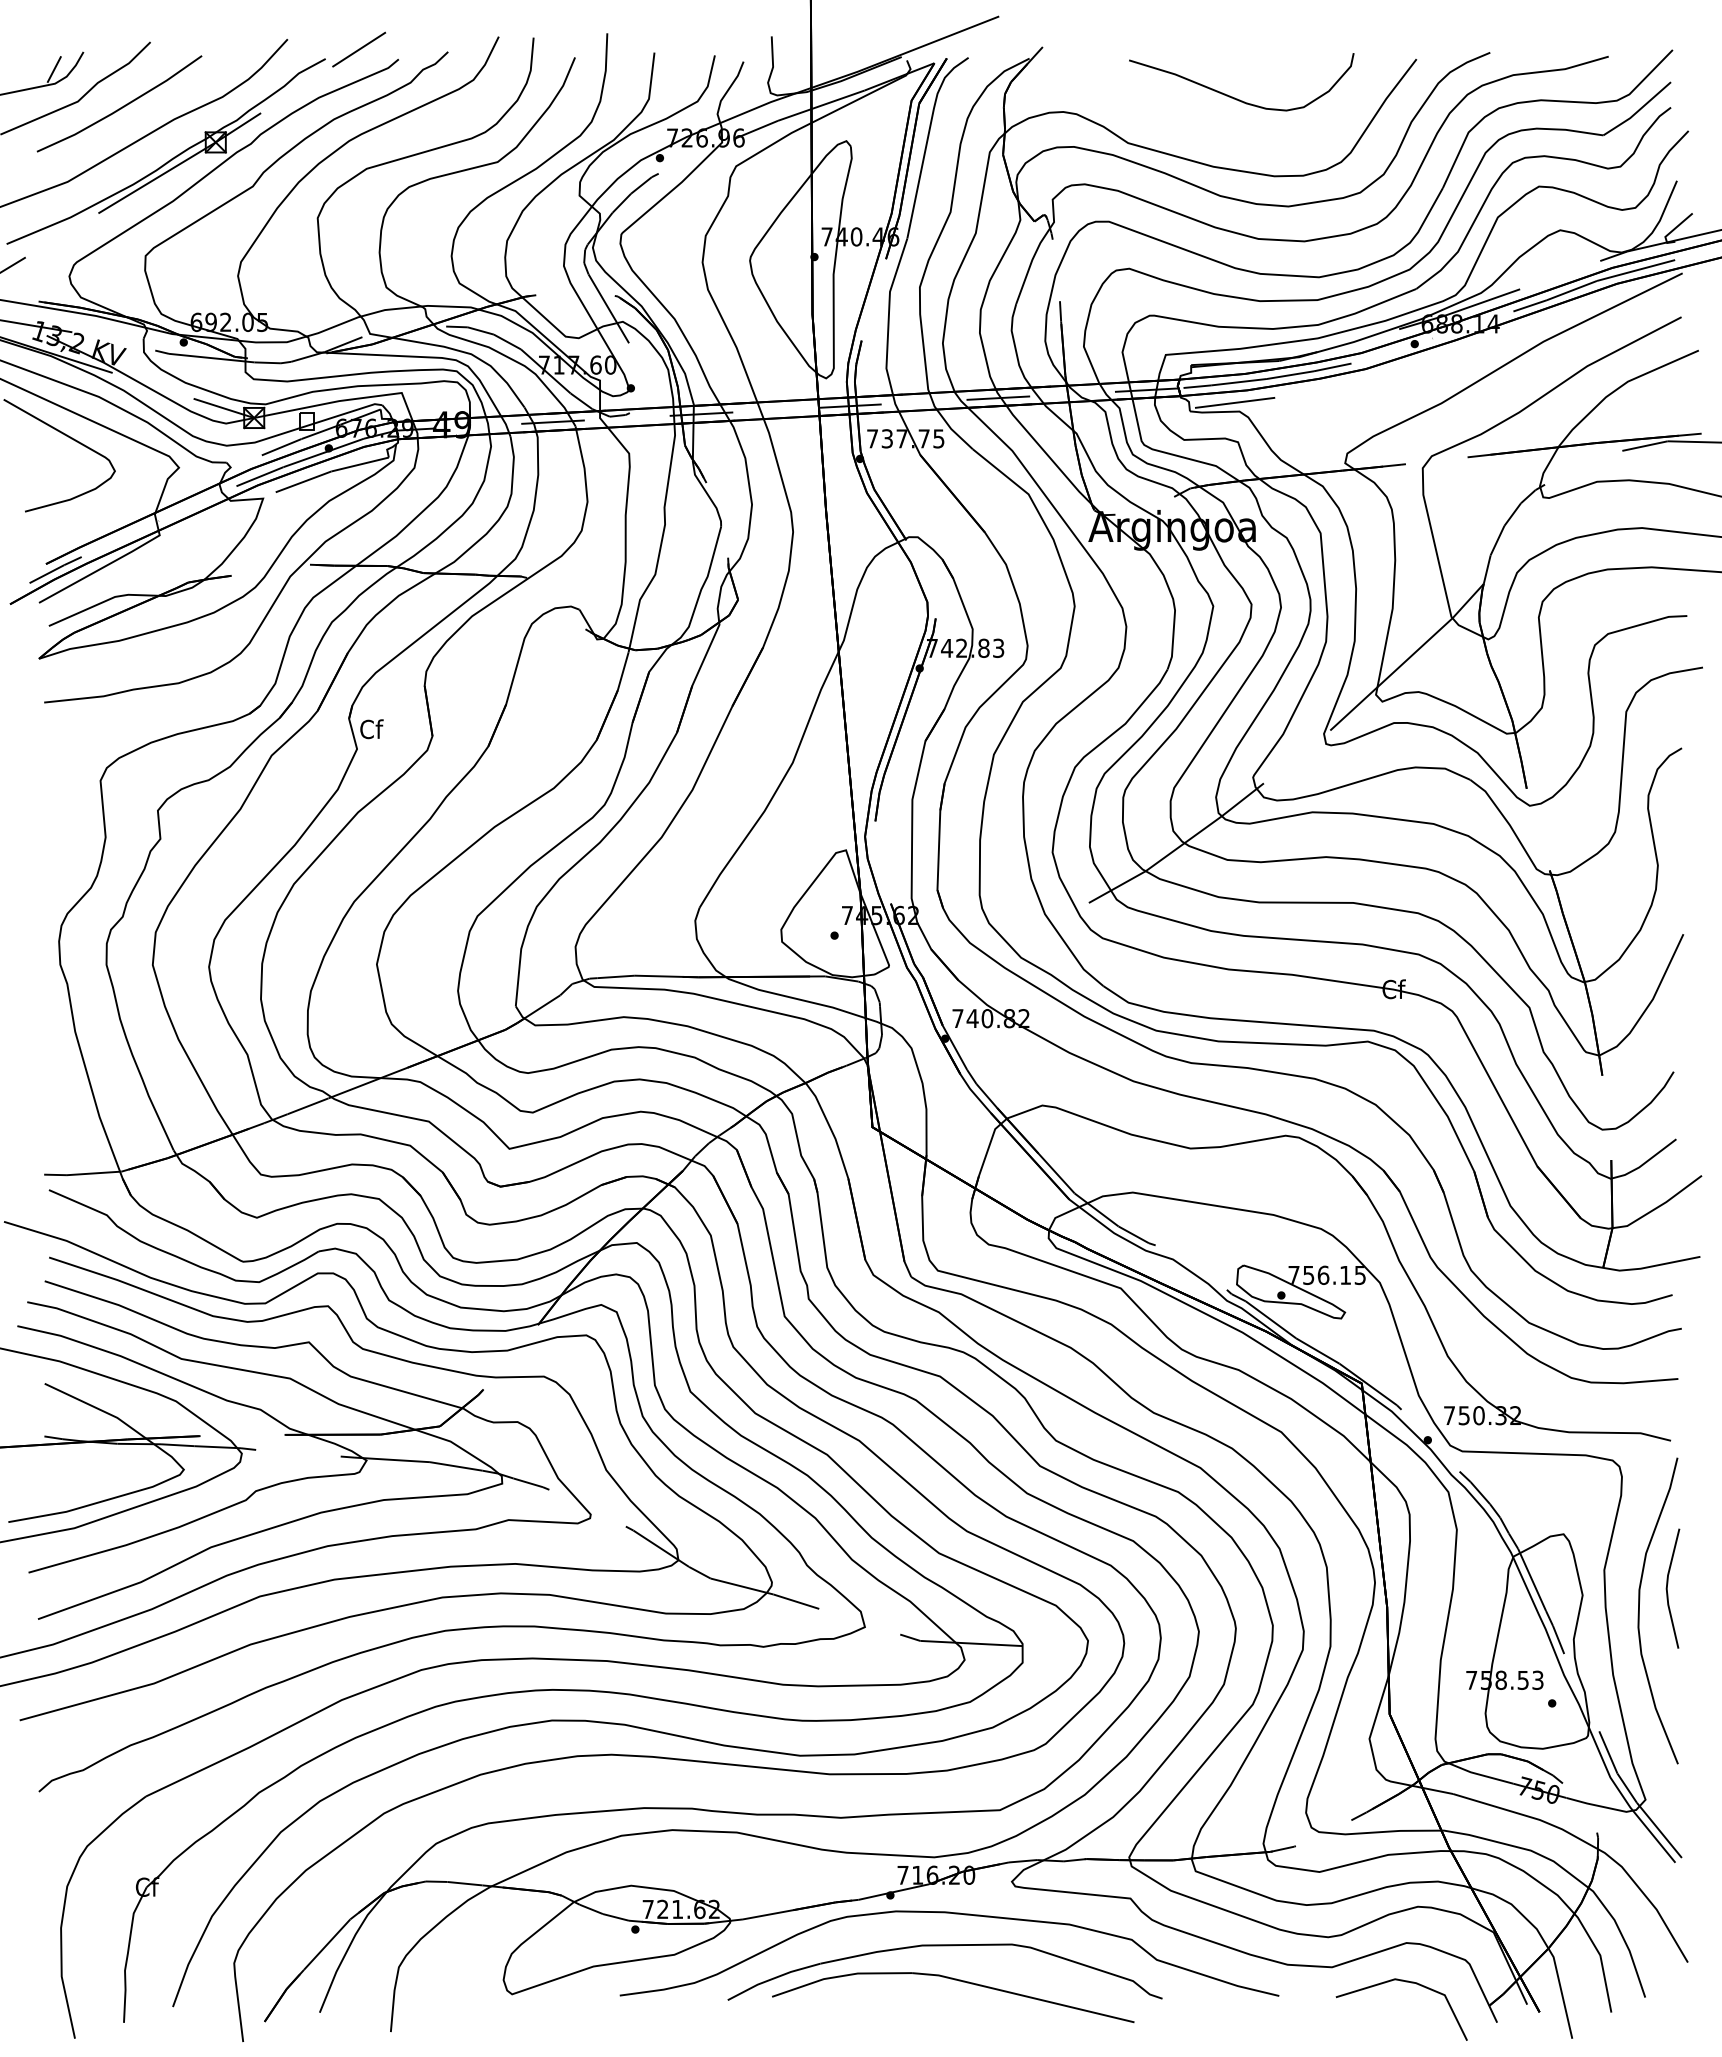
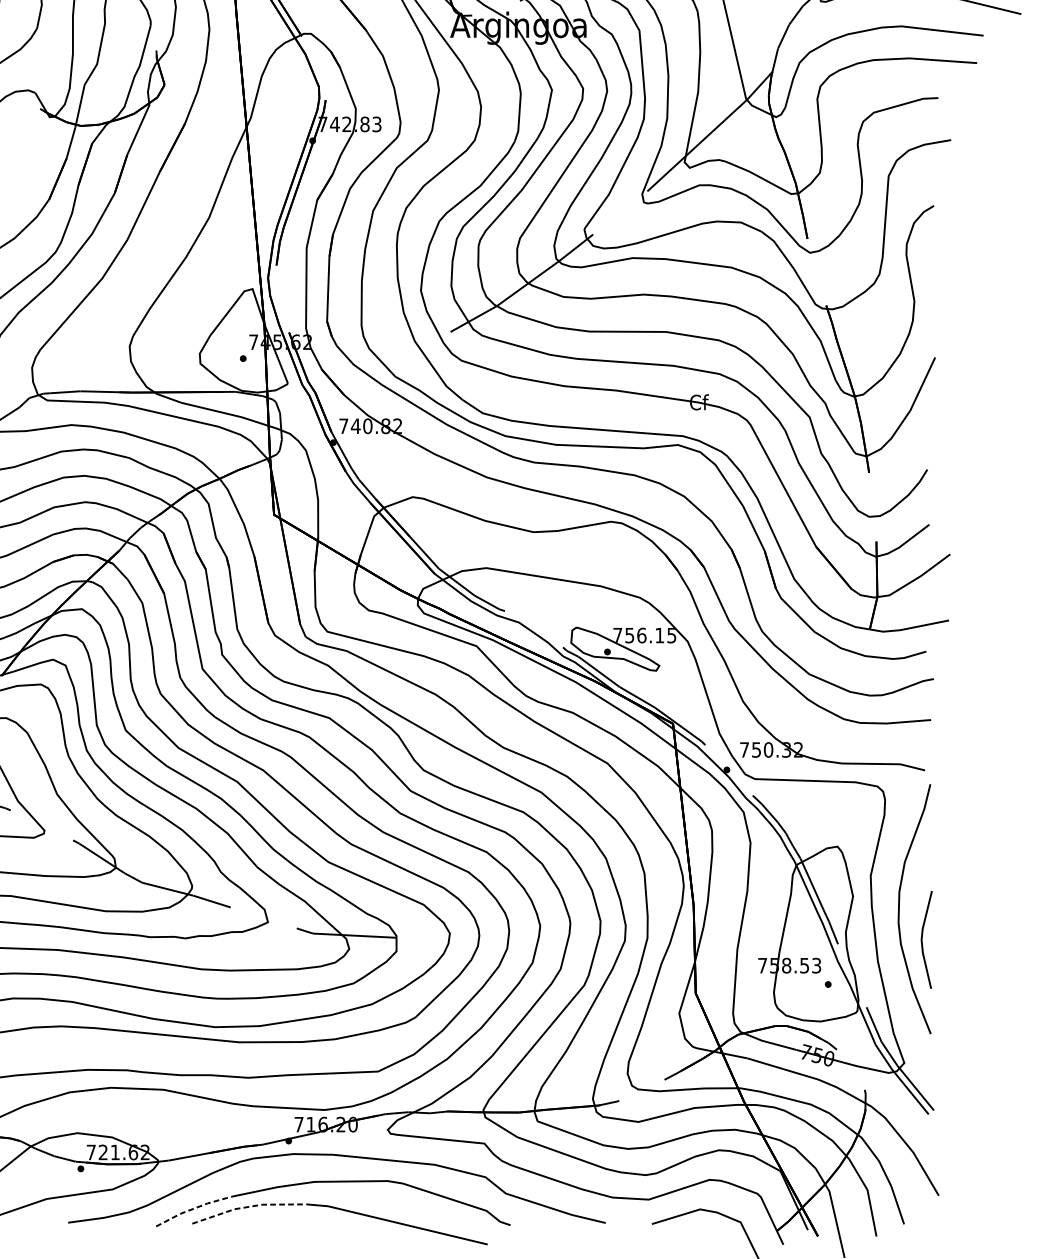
line: (1667, 1588) -> (922, 939), moved
line: (841, 1976) -> (248, 1207), solid -> dashed
line: (773, 1978) -> (193, 1208), solid -> dashed

